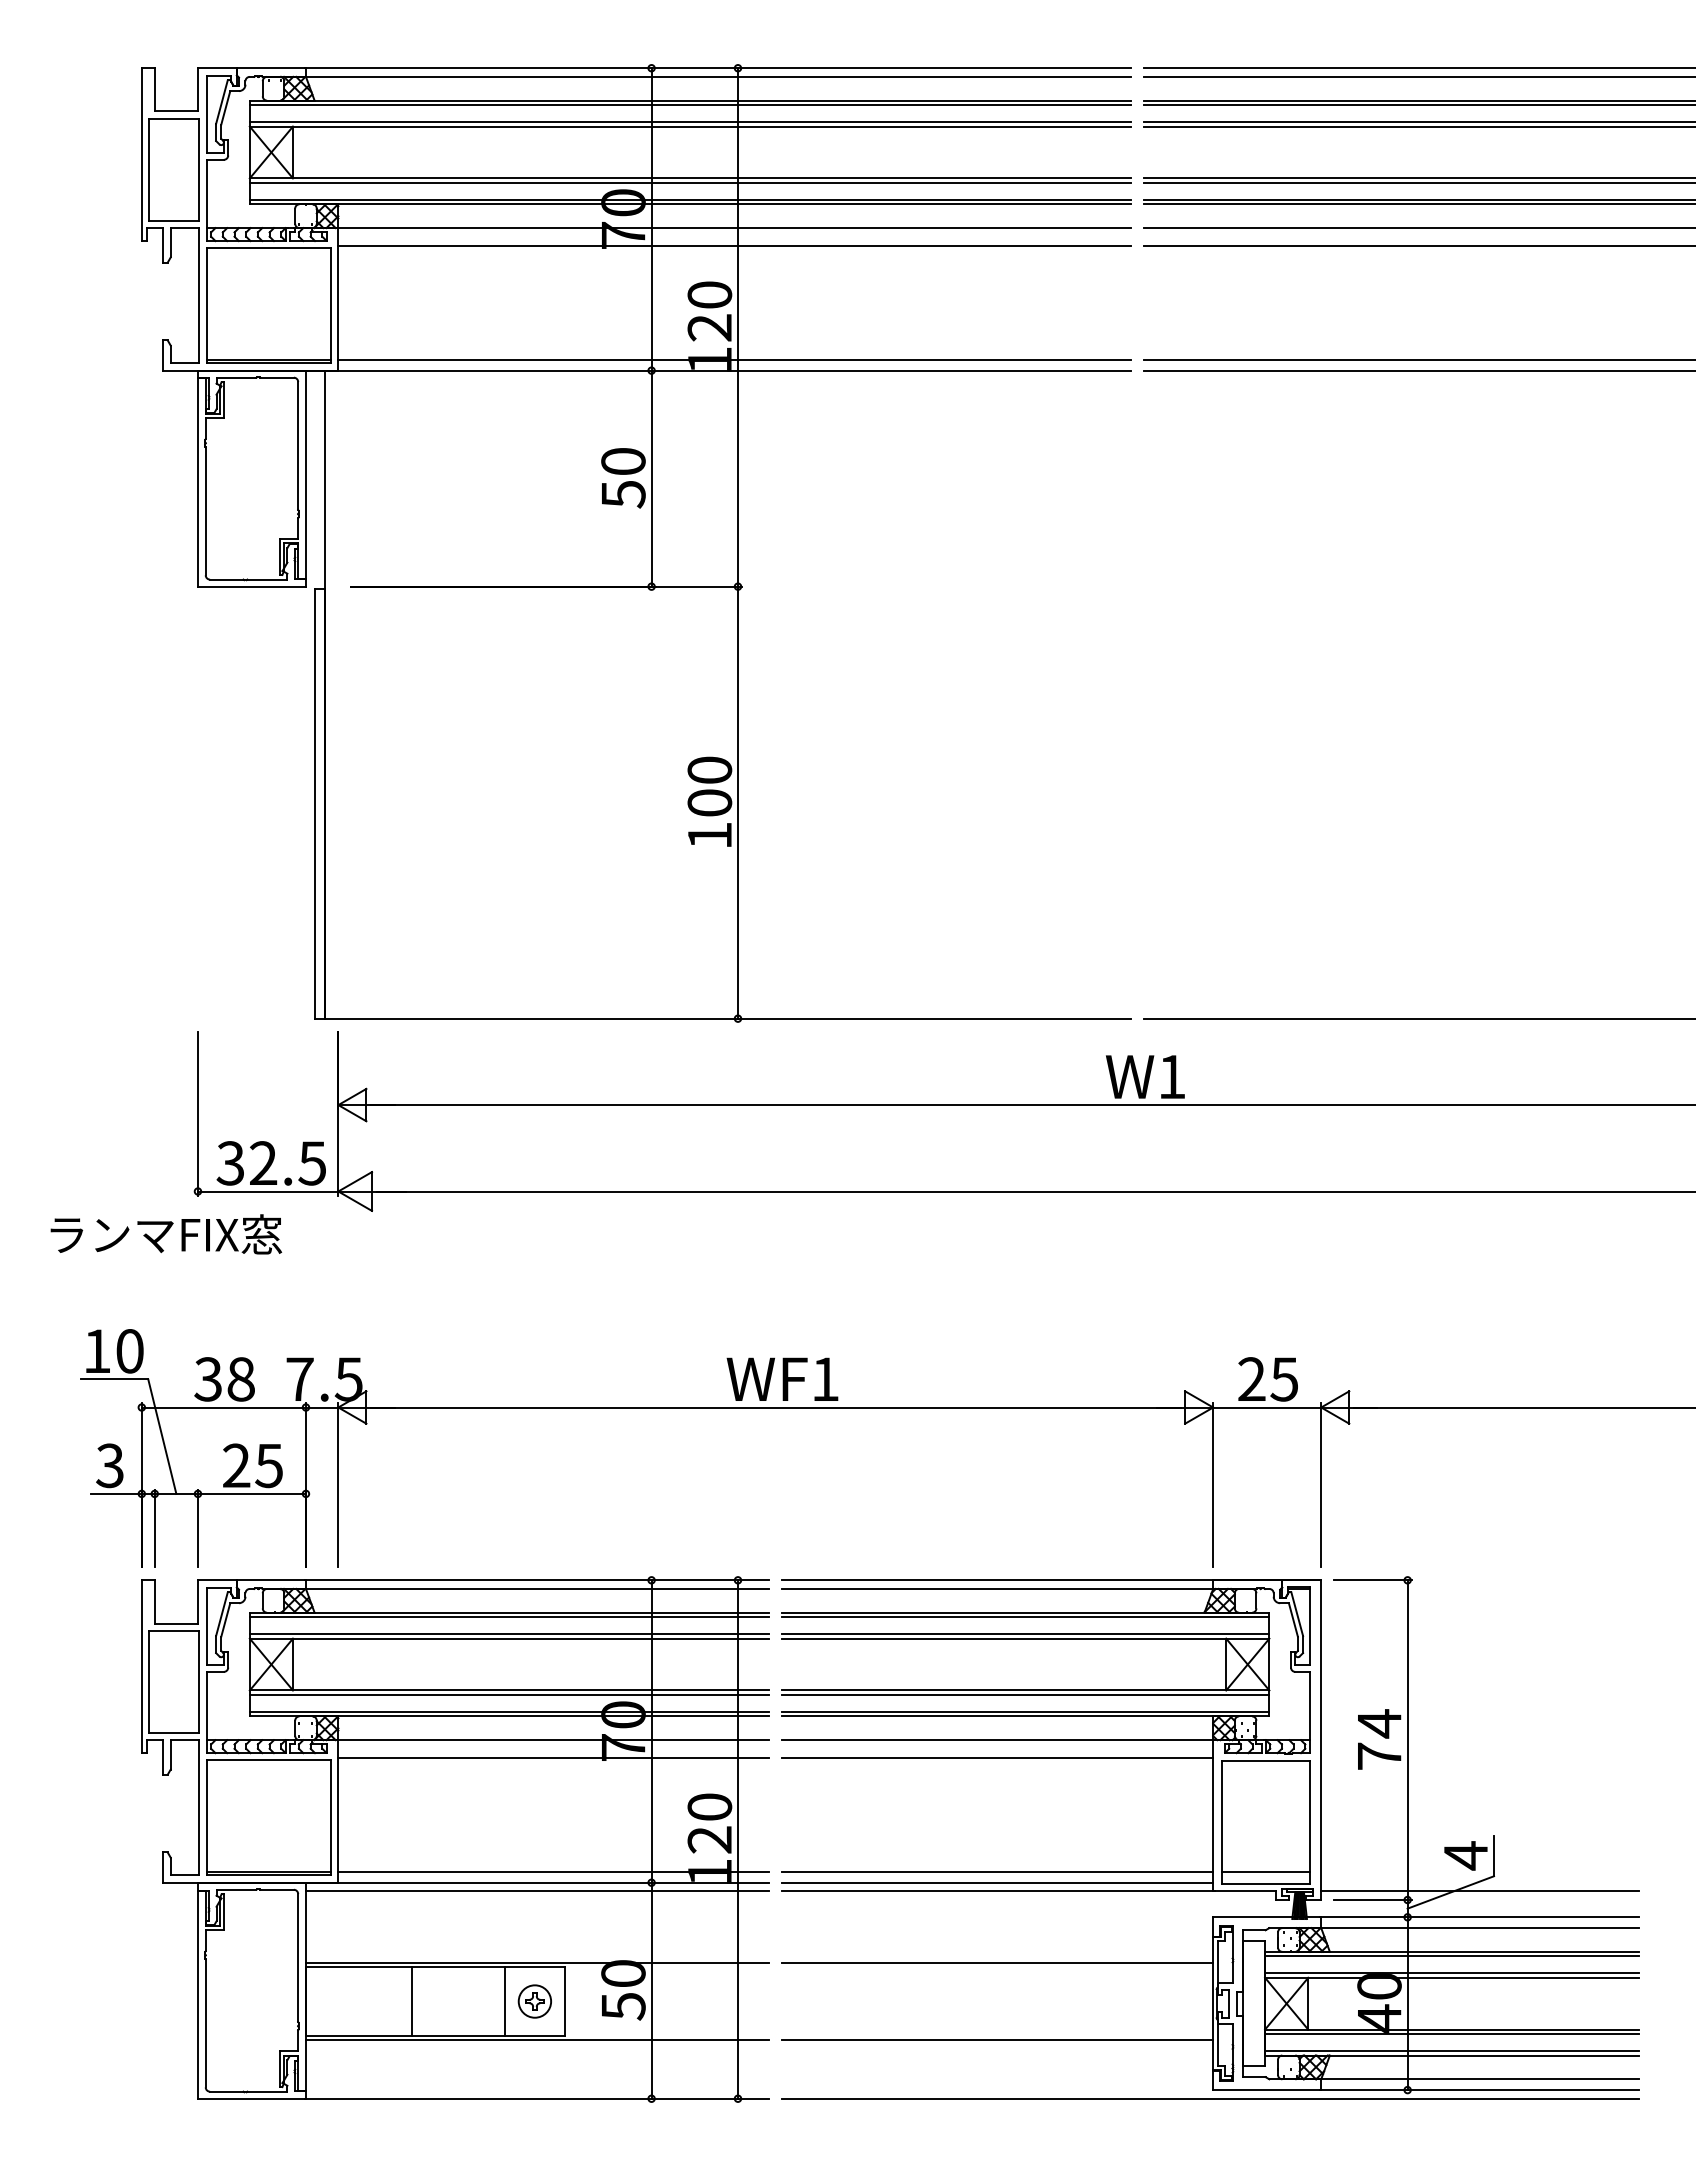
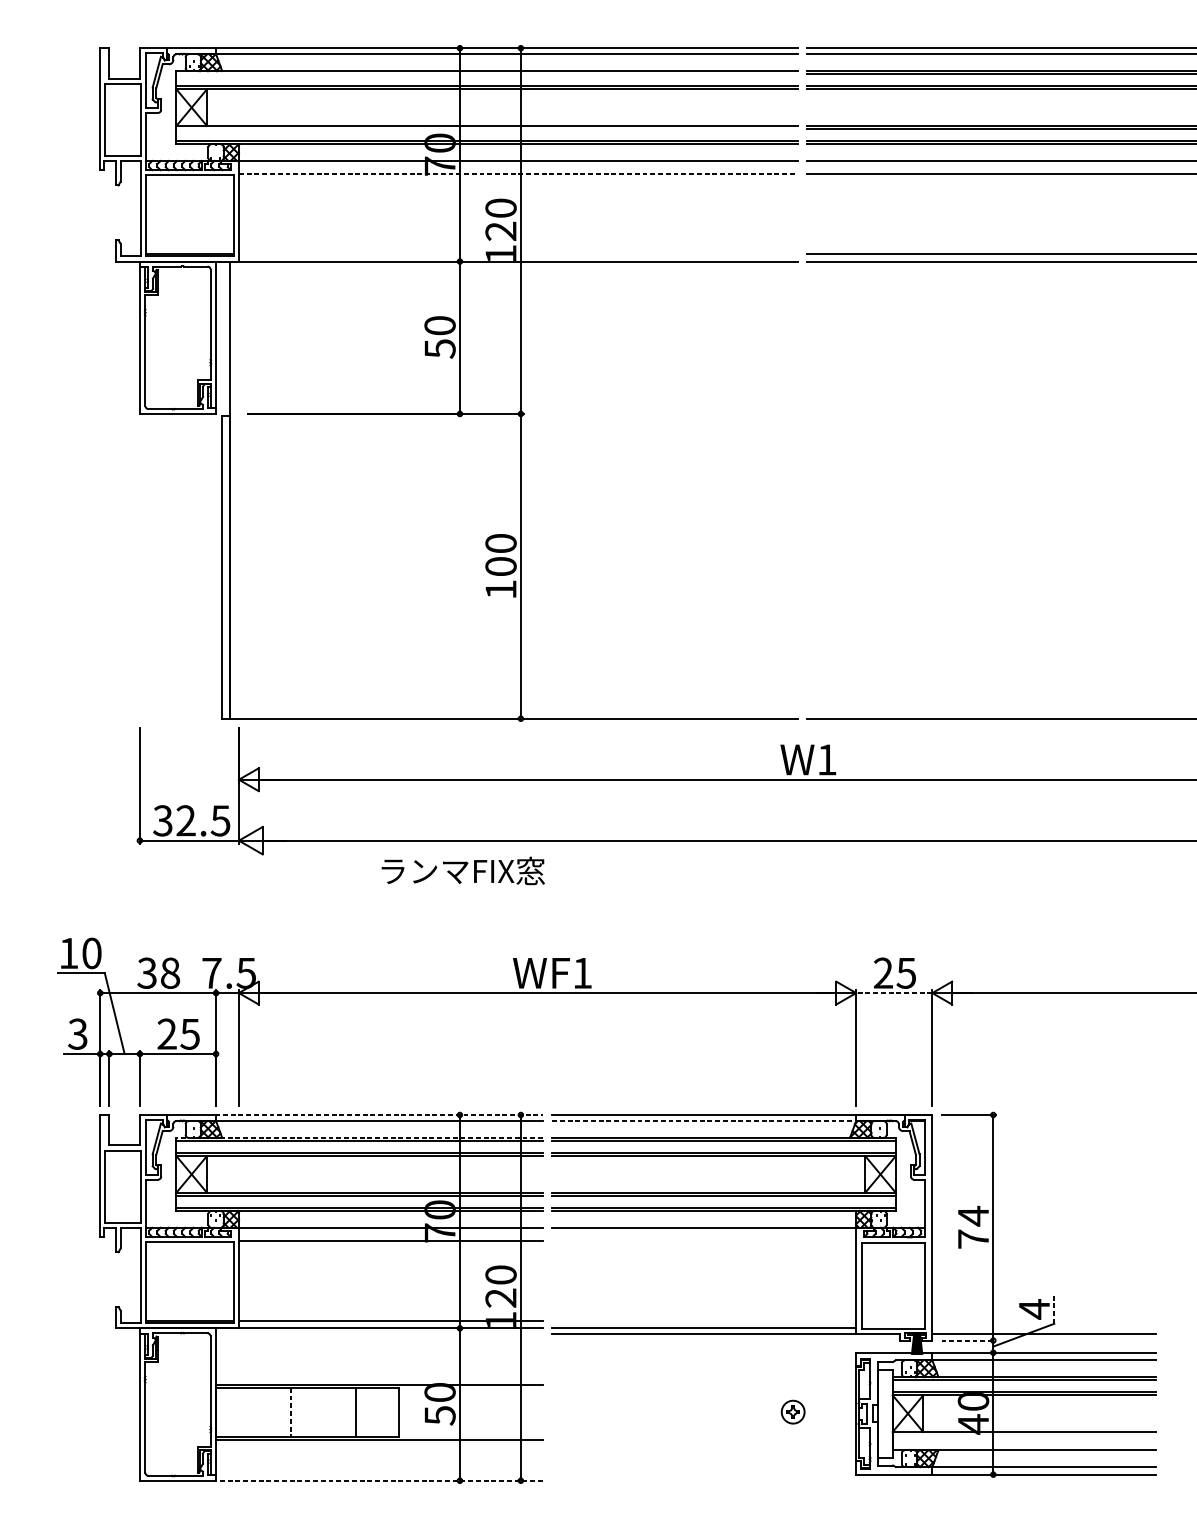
line: (690, 104) -> (487, 73), removed
line: (690, 182) -> (487, 128), removed
line: (735, 246) -> (519, 173), solid -> dashed
line: (734, 359) -> (518, 253), removed
text: (166, 1234) -> (463, 871), moved
line: (1266, 1407) -> (893, 993), solid -> dashed
line: (537, 1580) -> (379, 1115), solid -> dashed
line: (998, 1588) -> (704, 1120), solid -> dashed
line: (509, 1612) -> (359, 1137), solid -> dashed
line: (997, 1758) -> (703, 1240), removed
line: (1494, 1855) -> (1054, 1309), solid -> dashed
line: (997, 1871) -> (703, 1320), removed
line: (1265, 1871) -> (893, 1320), removed
line: (537, 1891) -> (379, 1334), removed
line: (1373, 1900) -> (969, 1340), solid -> dashed
line: (997, 1962) -> (703, 1384), removed
line: (411, 2001) -> (290, 1412), solid -> dashed
part: (534, 2001) -> (792, 1412), moved
line: (1451, 2033) -> (1024, 1434), removed
line: (997, 2040) -> (703, 1439), removed
line: (1451, 2051) -> (1024, 1447), removed
line: (536, 2098) -> (378, 1480), solid -> dashed
line: (1210, 2098) -> (854, 1480), removed

